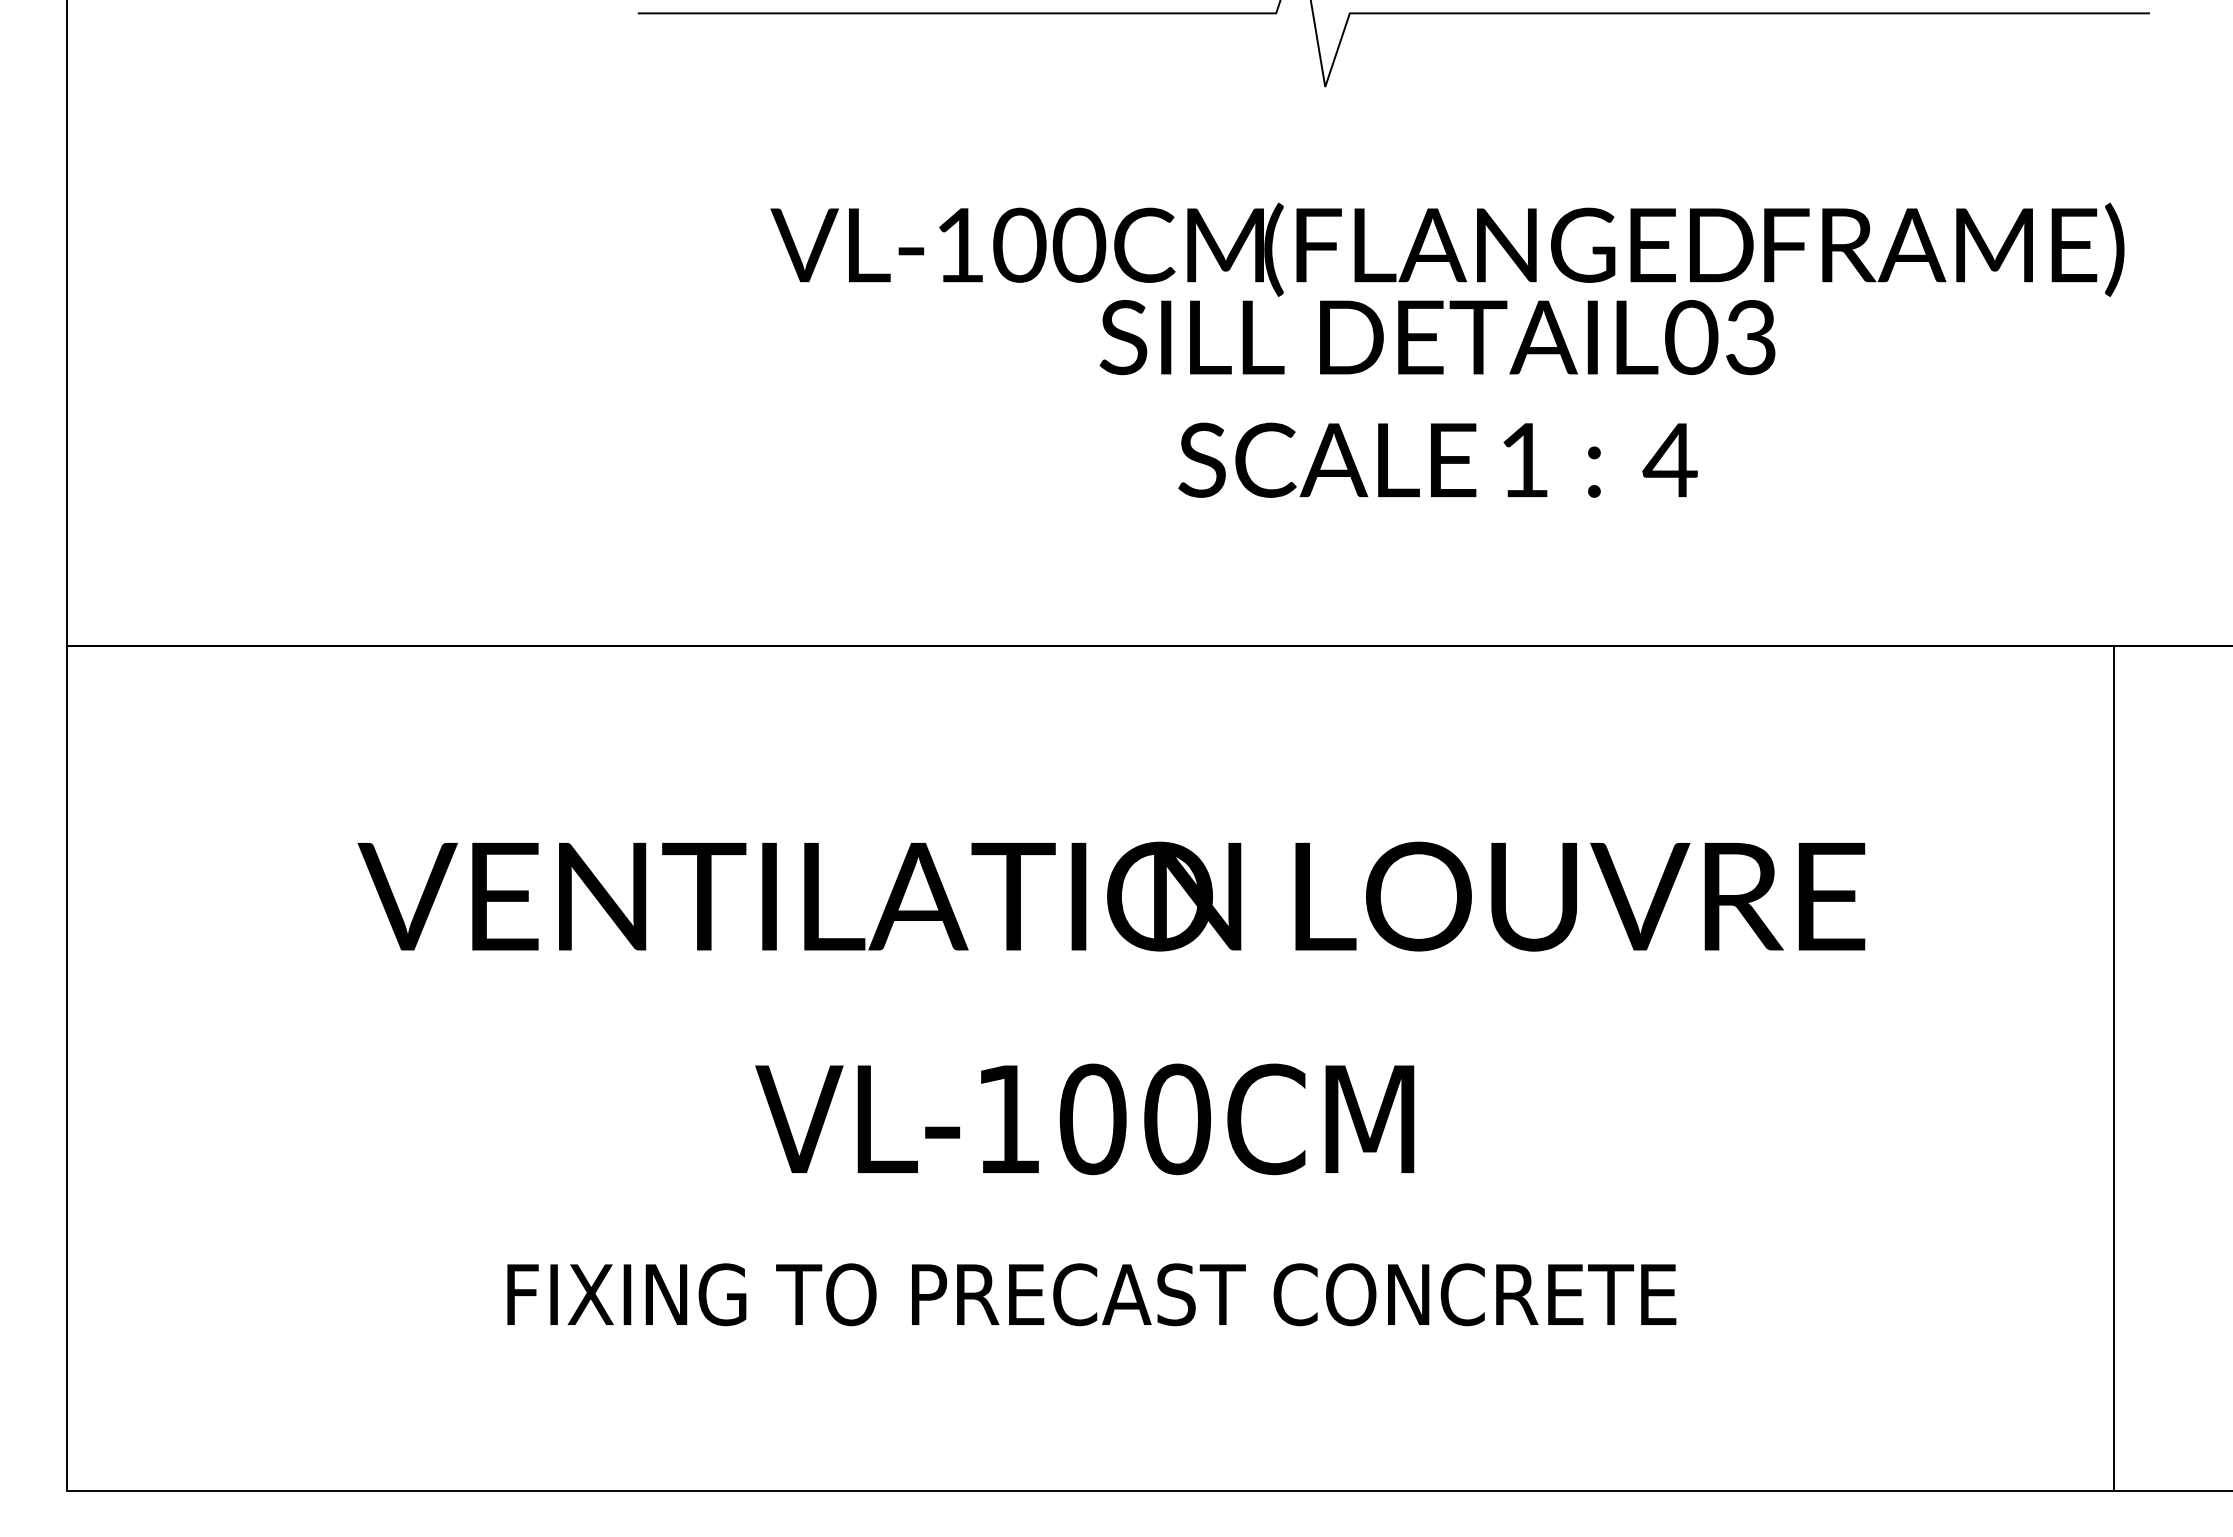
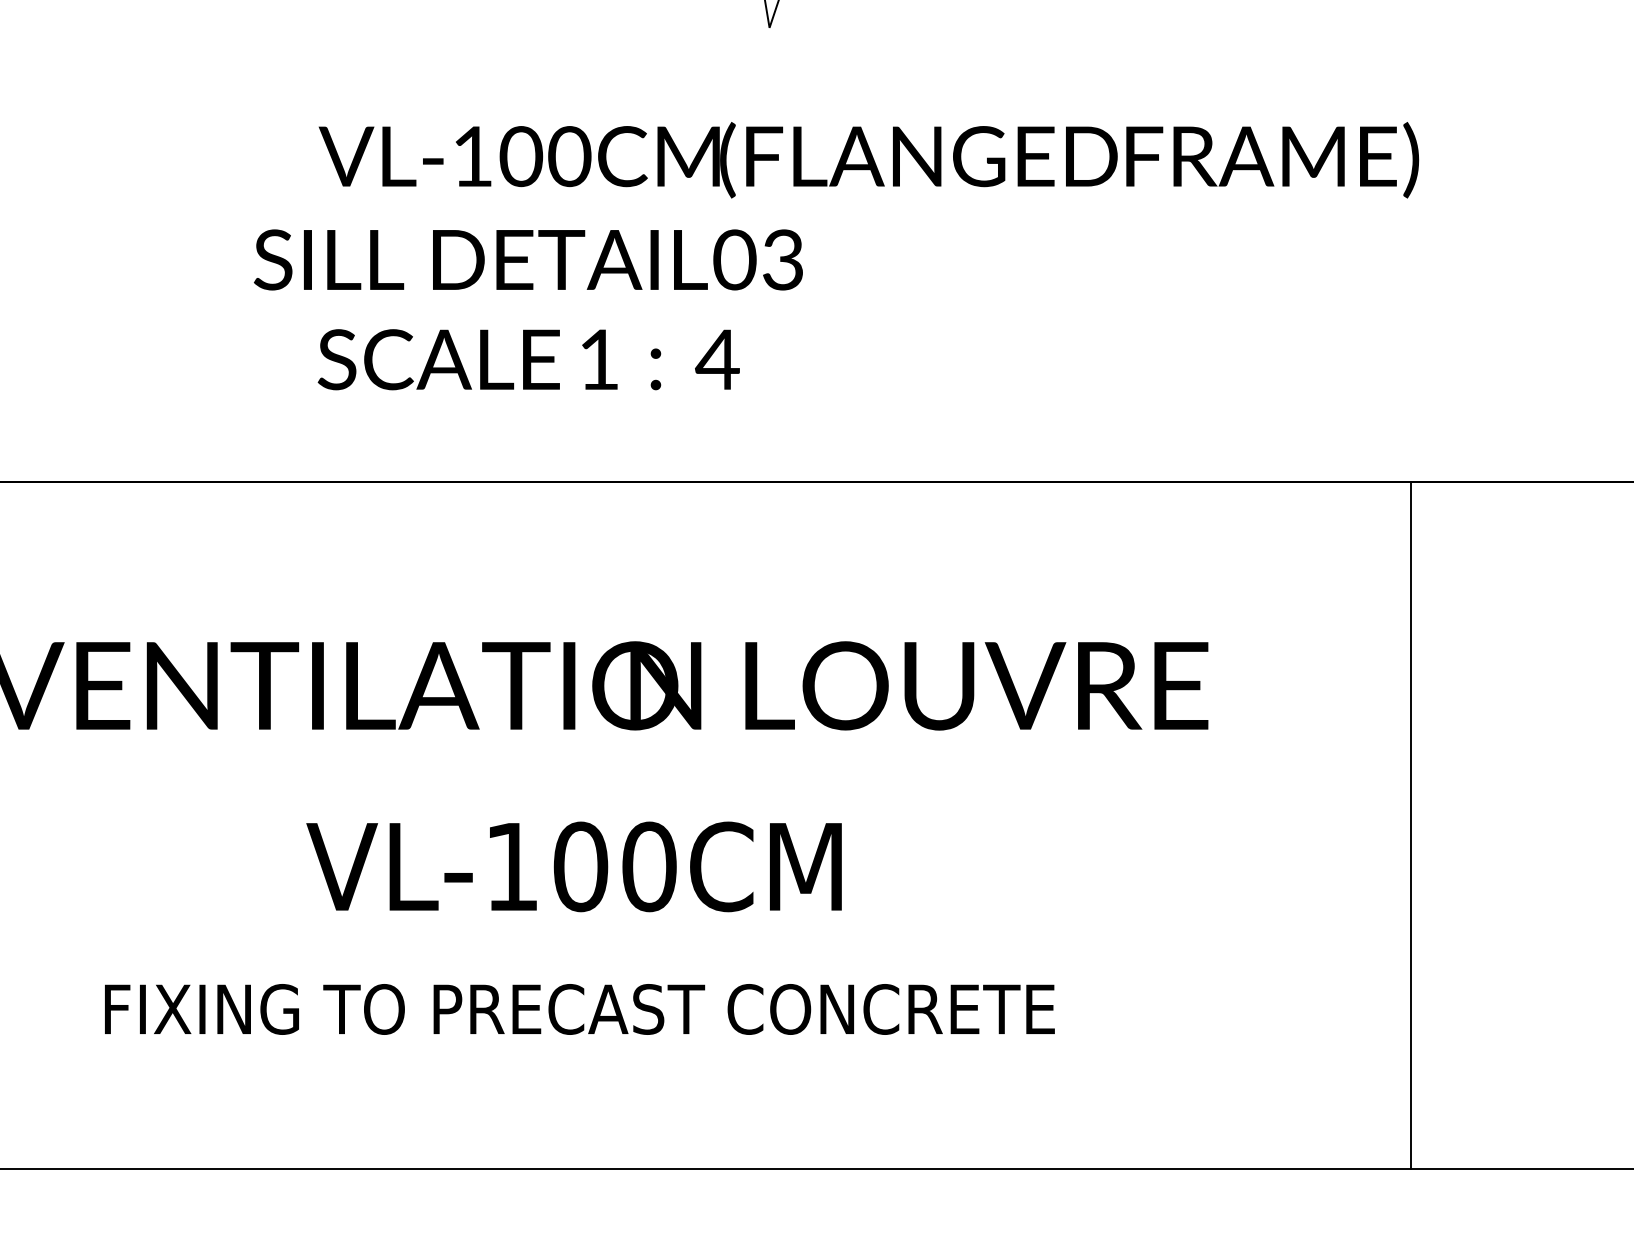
text: (1437, 398) -> (528, 309), moved

